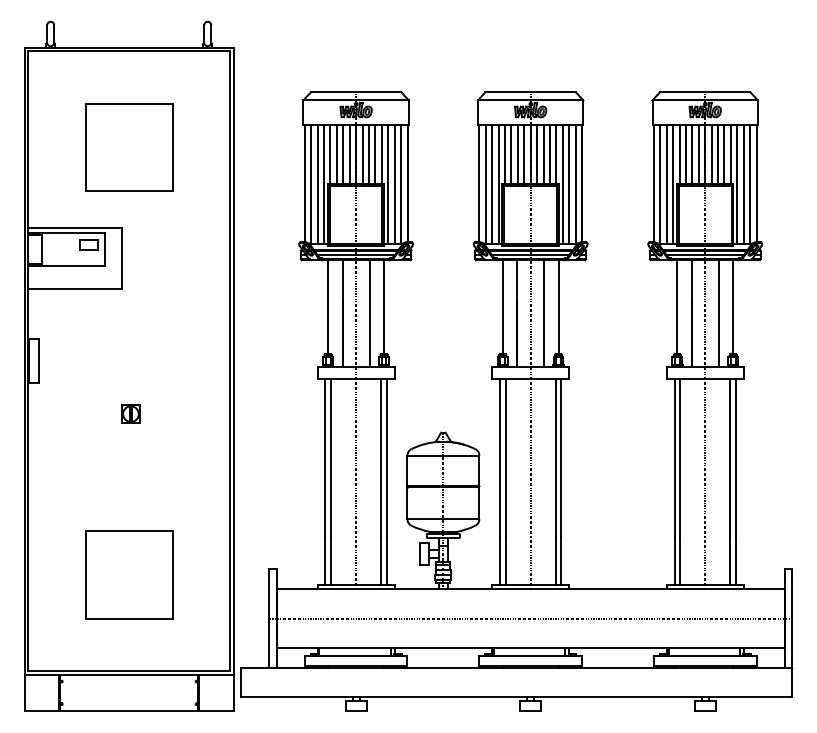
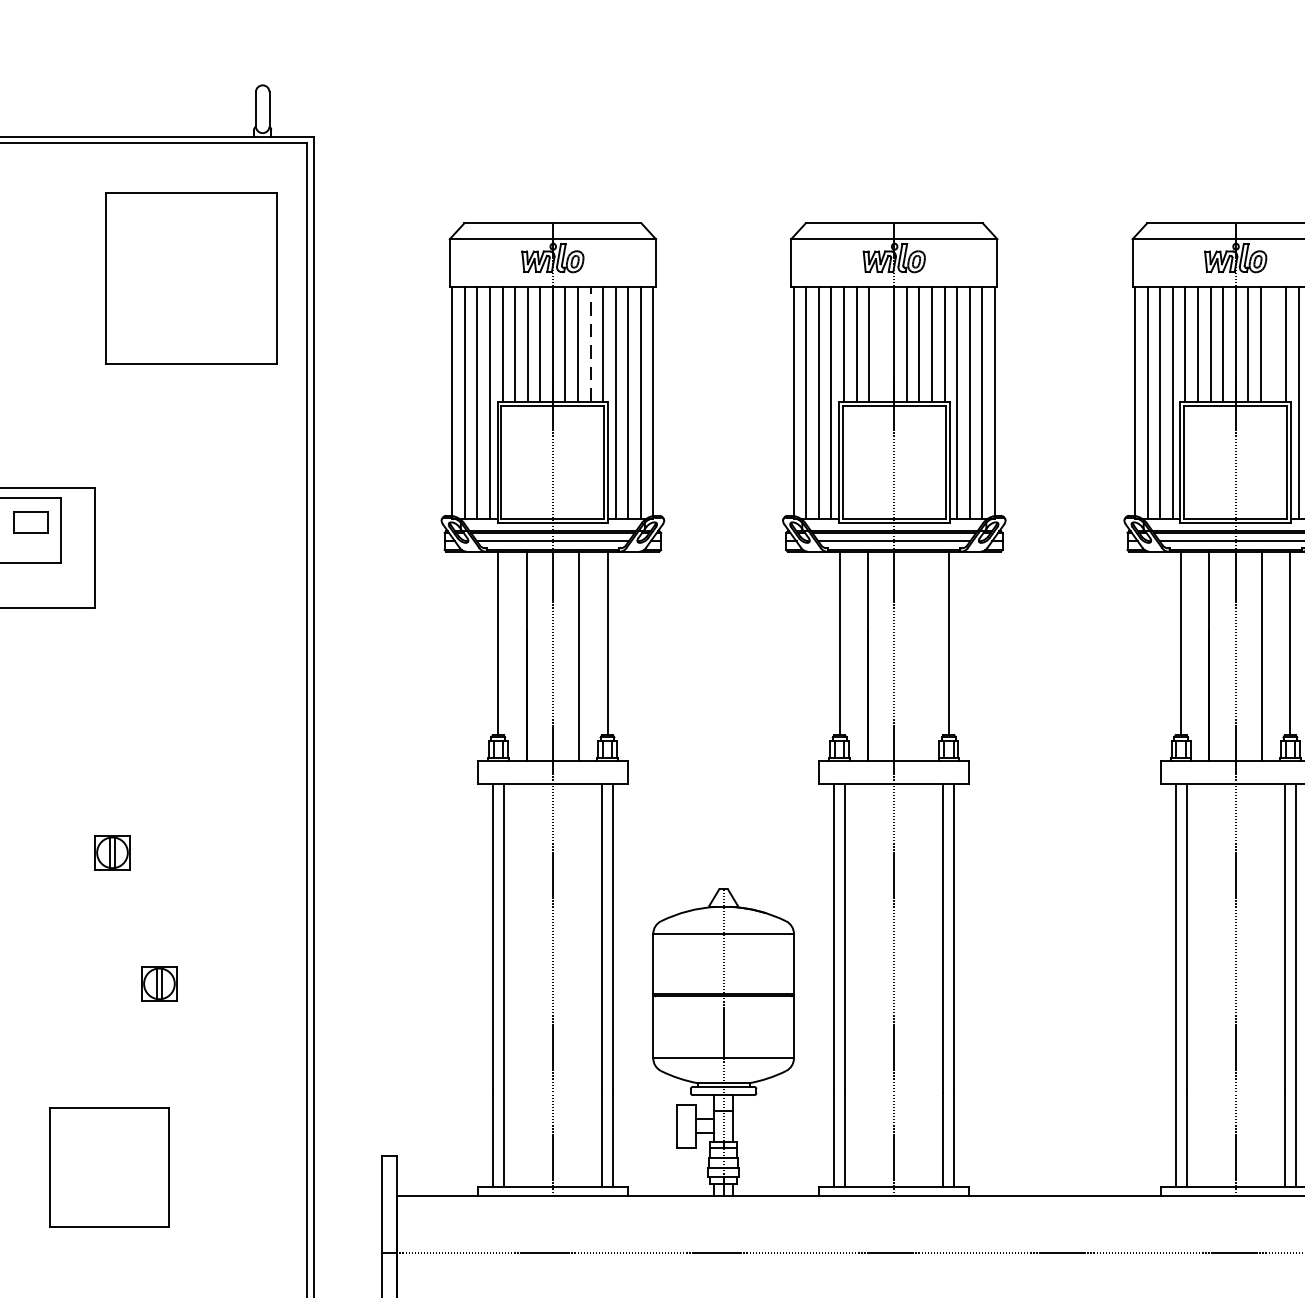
part: (129, 147) -> (191, 278), moved
line: (375, 153) -> (590, 343), solid -> dashed
line: (524, 154) -> (882, 344), removed
line: (724, 154) -> (1273, 344), removed
line: (544, 313) -> (921, 655), removed
part: (154, 480) -> (158, 982), added
part: (129, 574) -> (109, 1166), size x0.7

